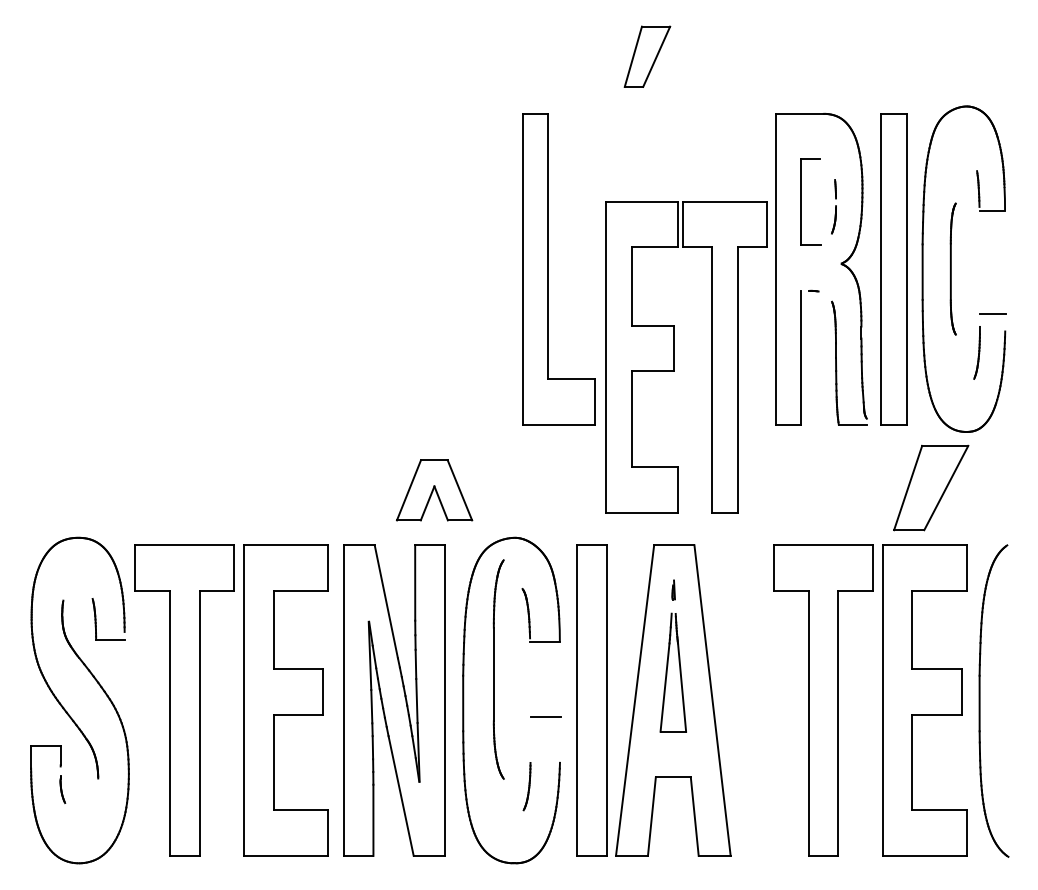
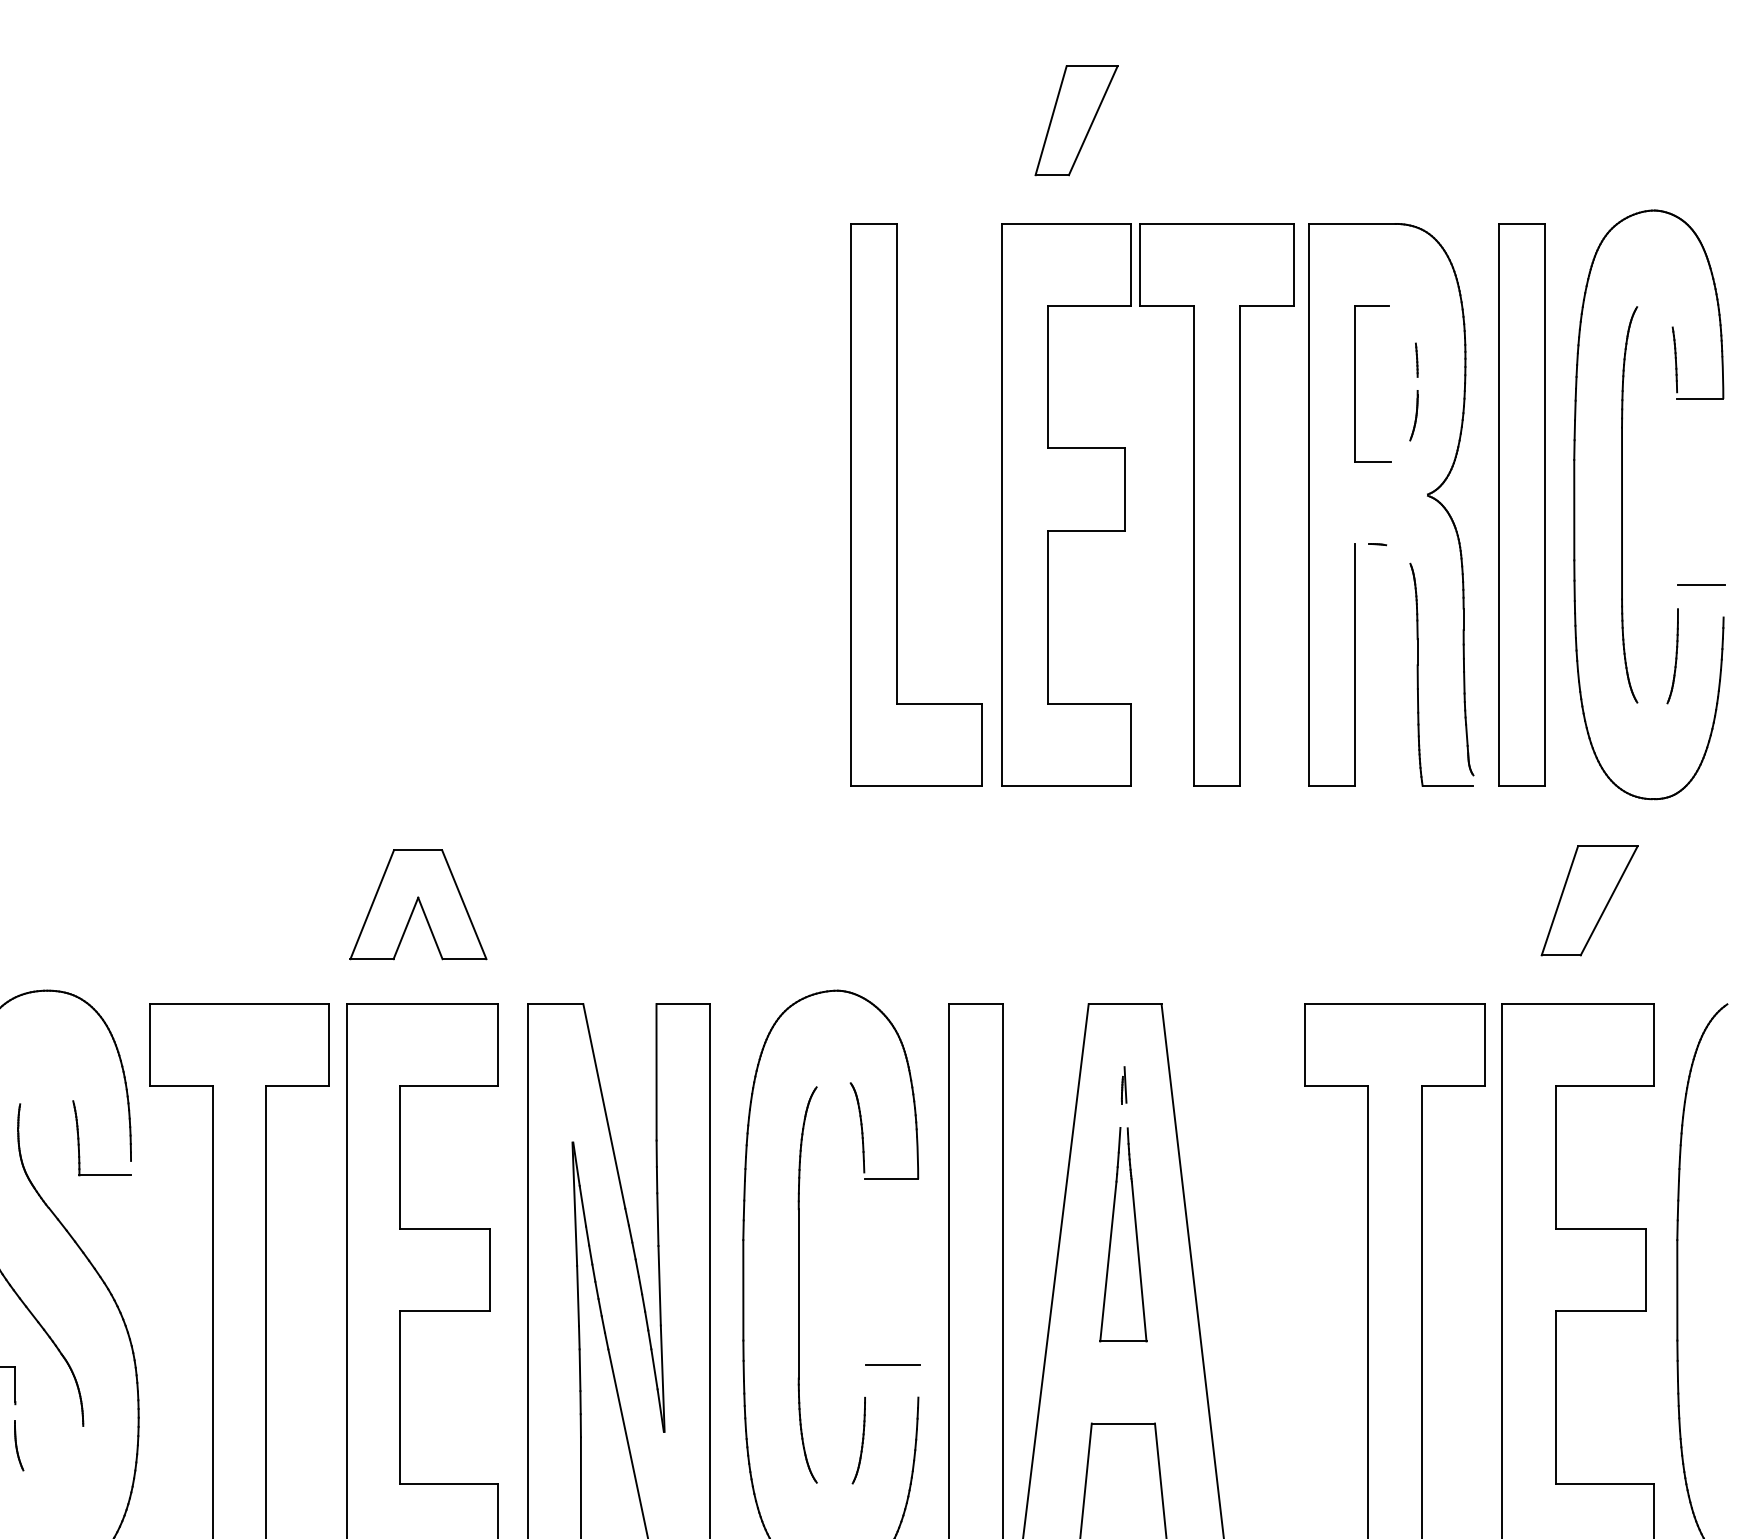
part: (953, 268) -> (1630, 503), size x1.67
part: (674, 357) -> (1125, 505), moved
part: (930, 488) -> (1588, 901), size x0.71
part: (434, 490) -> (418, 905), moved
part: (498, 669) -> (807, 1284), moved
line: (545, 716) -> (892, 1364), moved

